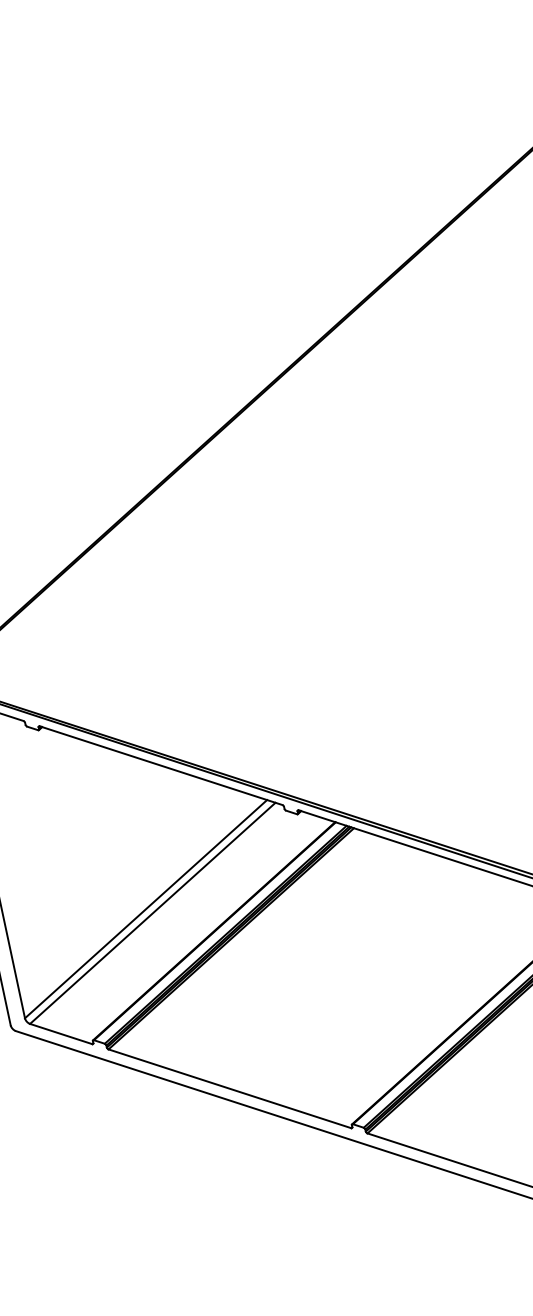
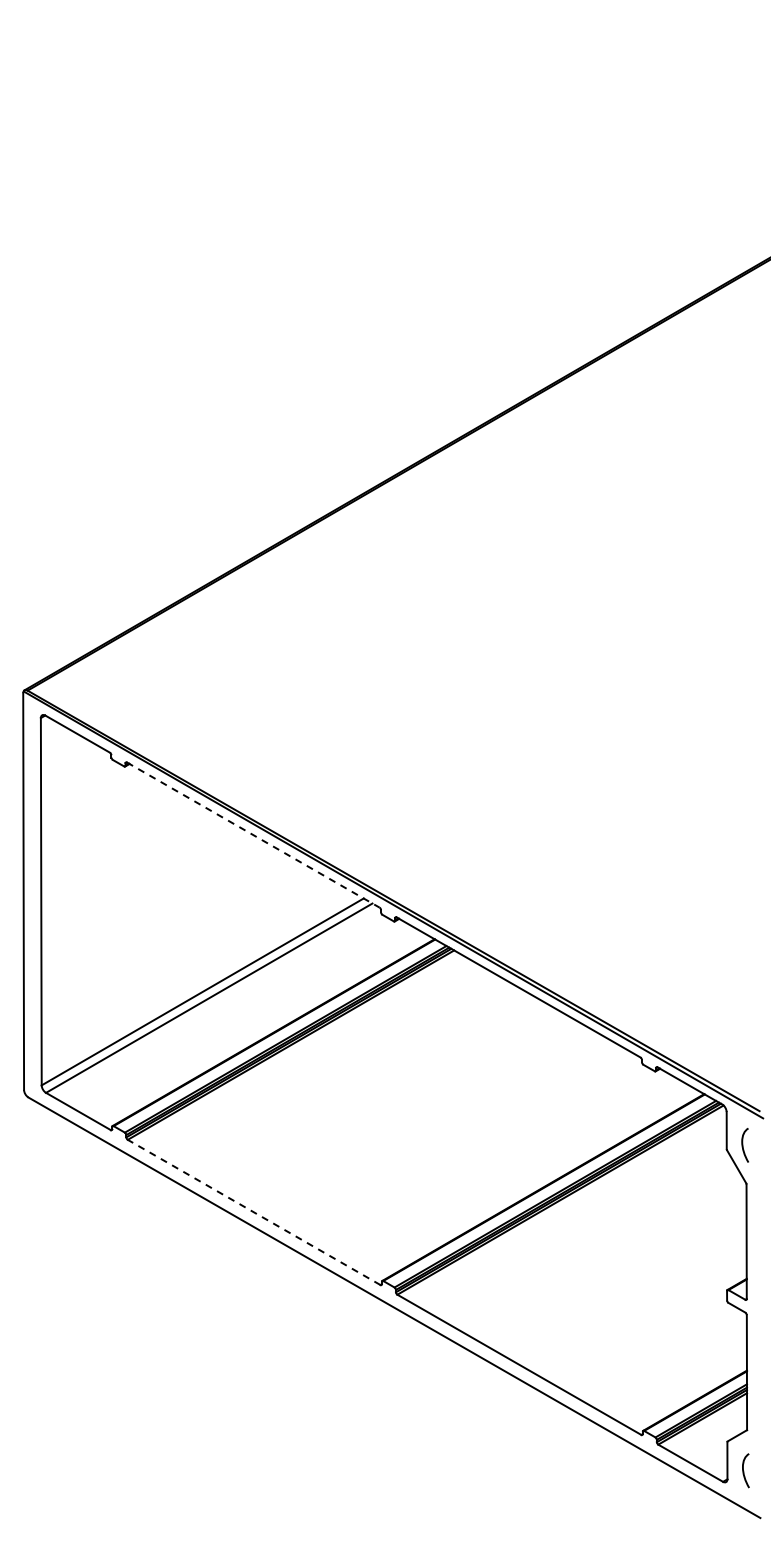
line: (161, 765) -> (253, 835), solid -> dashed
line: (230, 1088) -> (254, 1212), solid -> dashed

